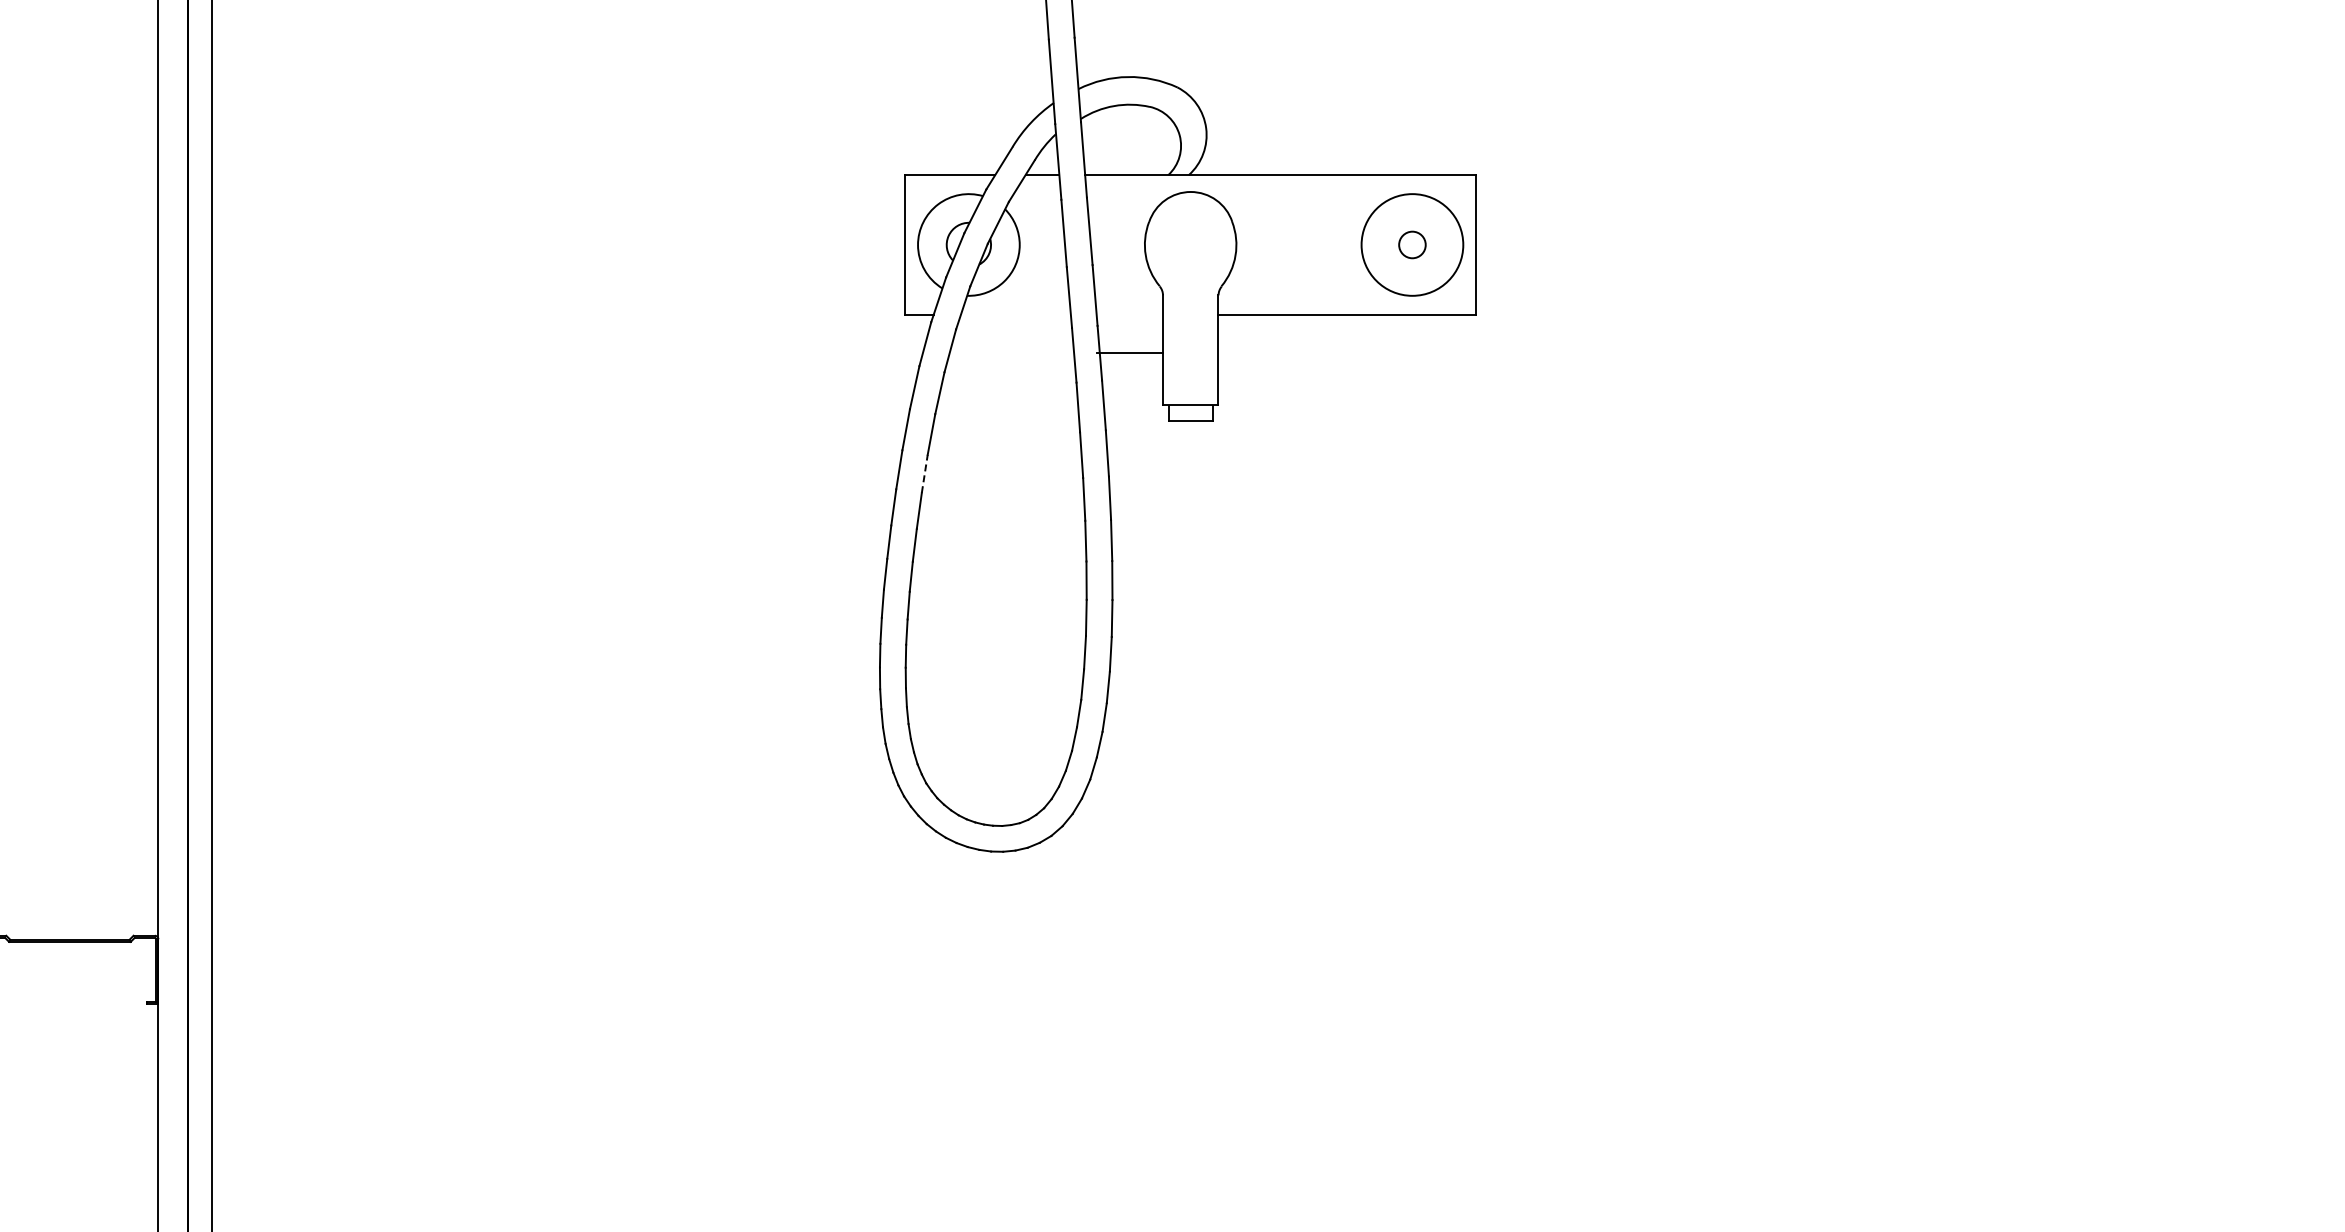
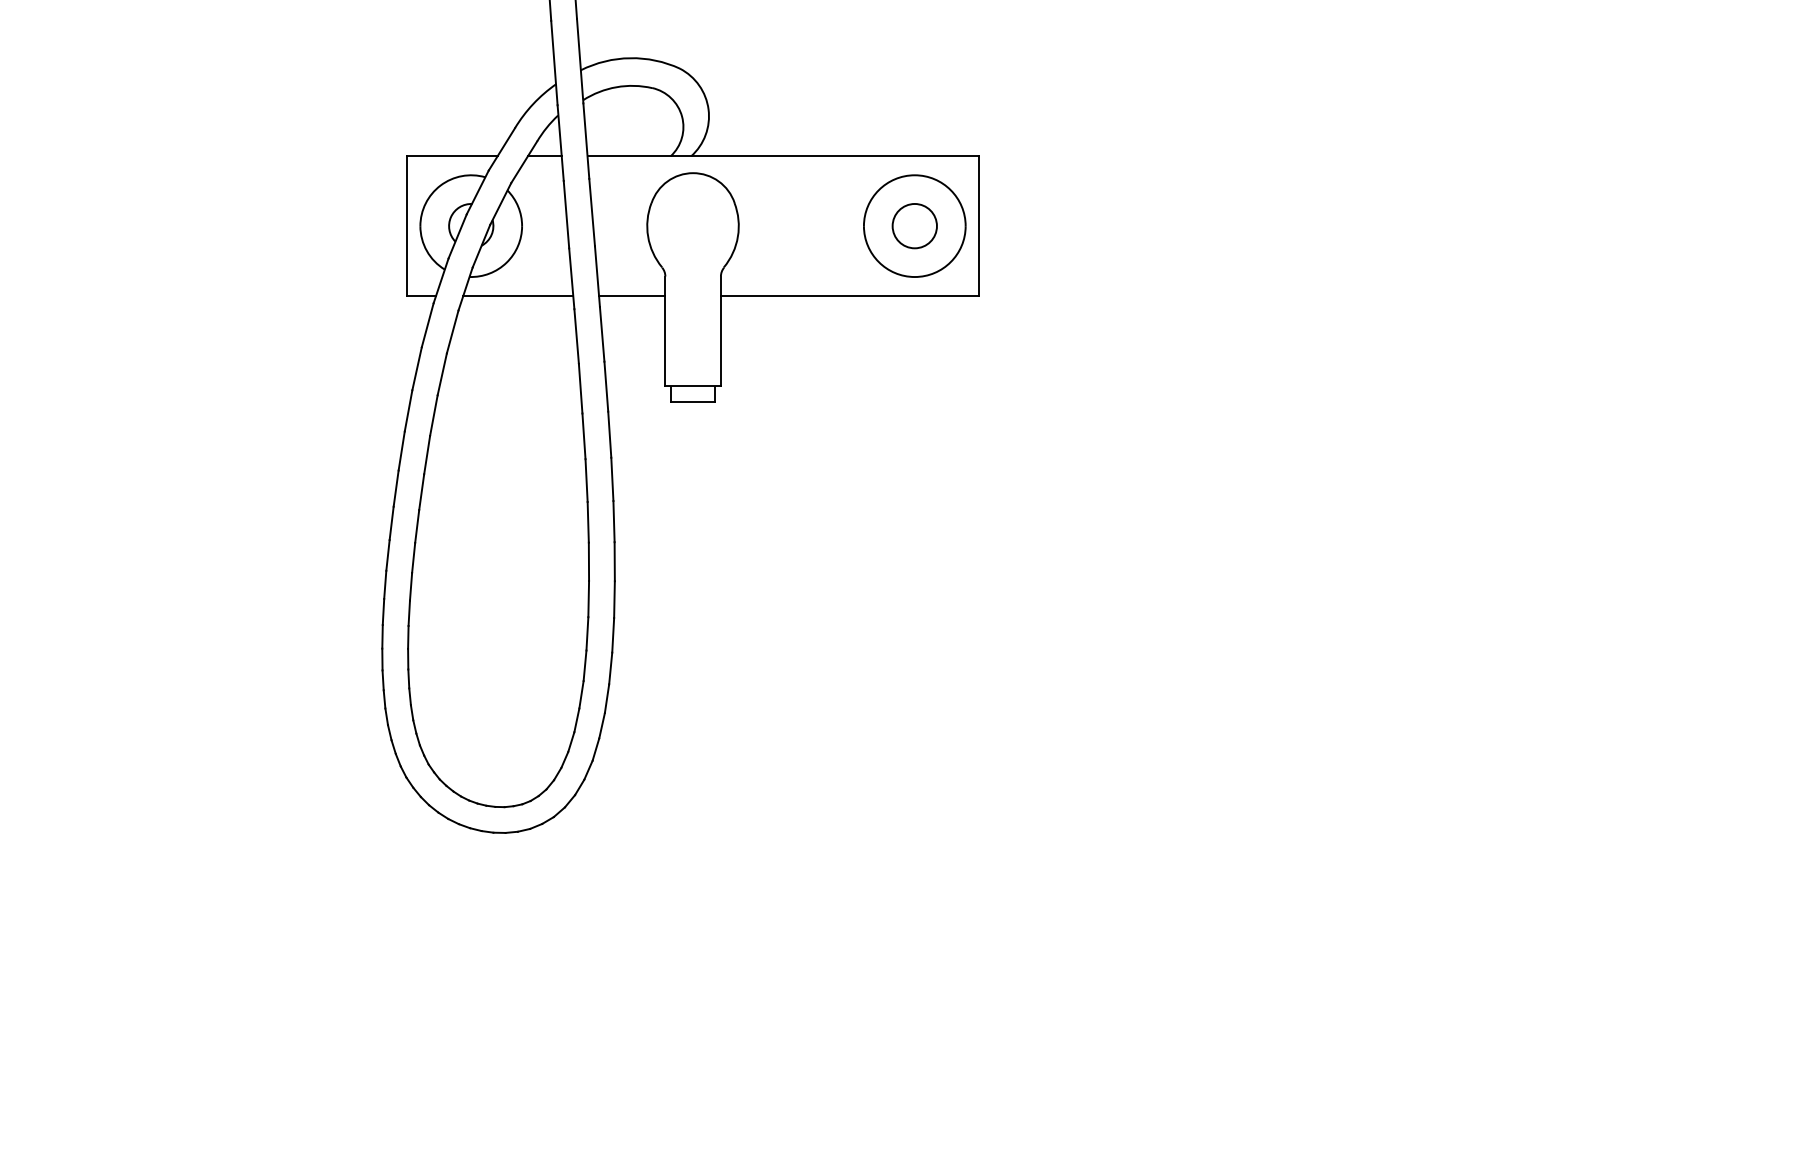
circle: (1412, 244) -> (914, 225), size x1.67
line: (1015, 315) -> (517, 296), added
line: (1129, 353) -> (631, 296), moved
line: (924, 473) -> (426, 454), dashed -> solid

